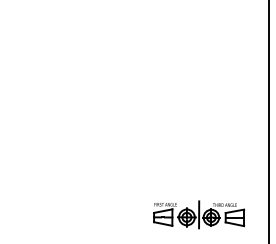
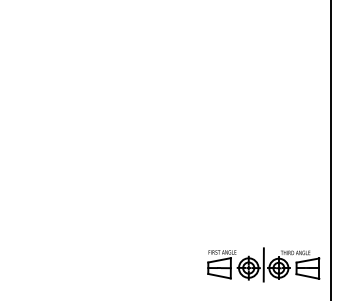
part: (199, 214) -> (264, 264), moved

